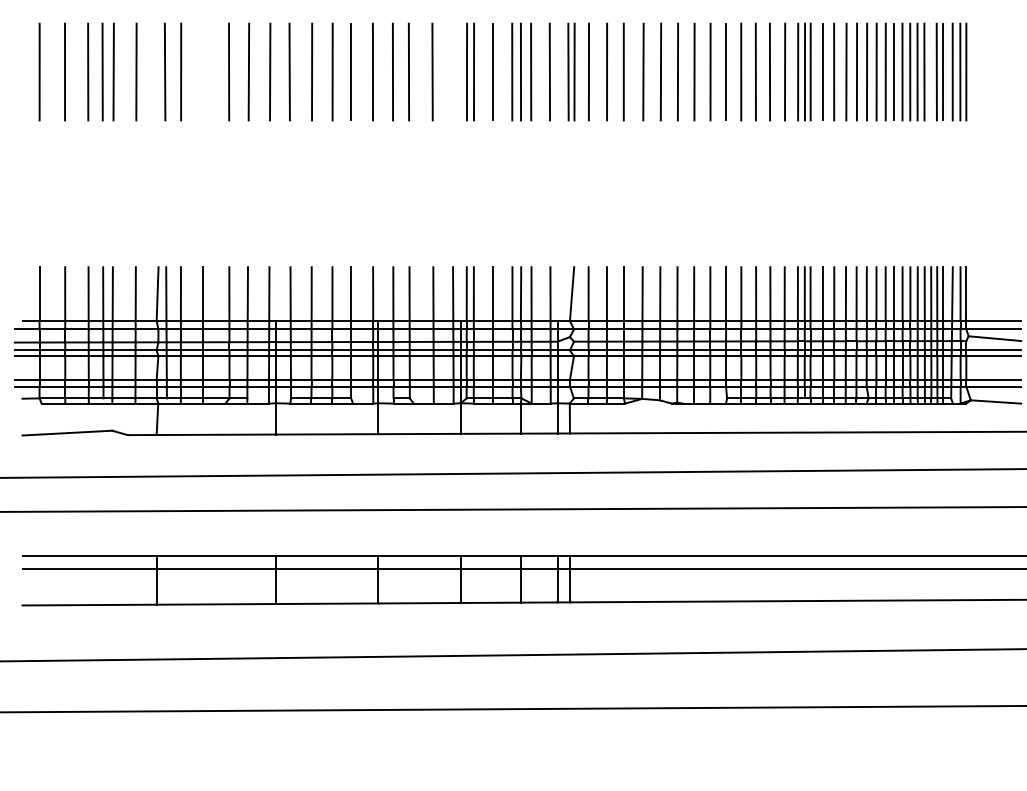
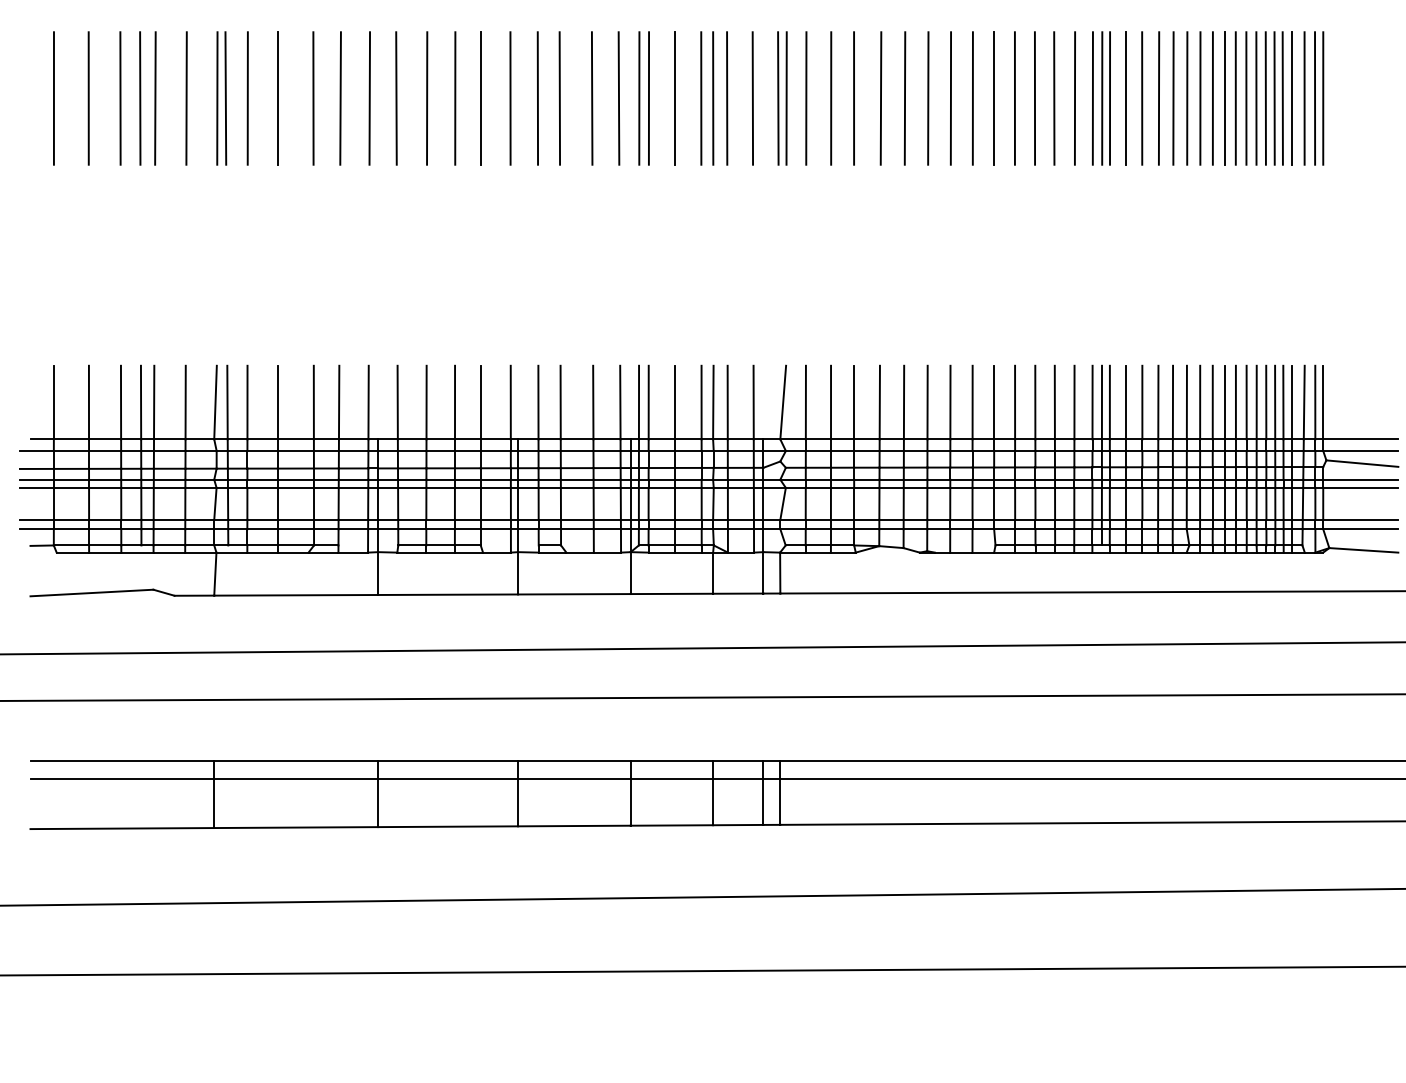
line: (159, 72) -> (217, 98), added
line: (202, 72) -> (277, 98), added
line: (451, 72) -> (618, 98), added
line: (930, 72) -> (1274, 98), added

